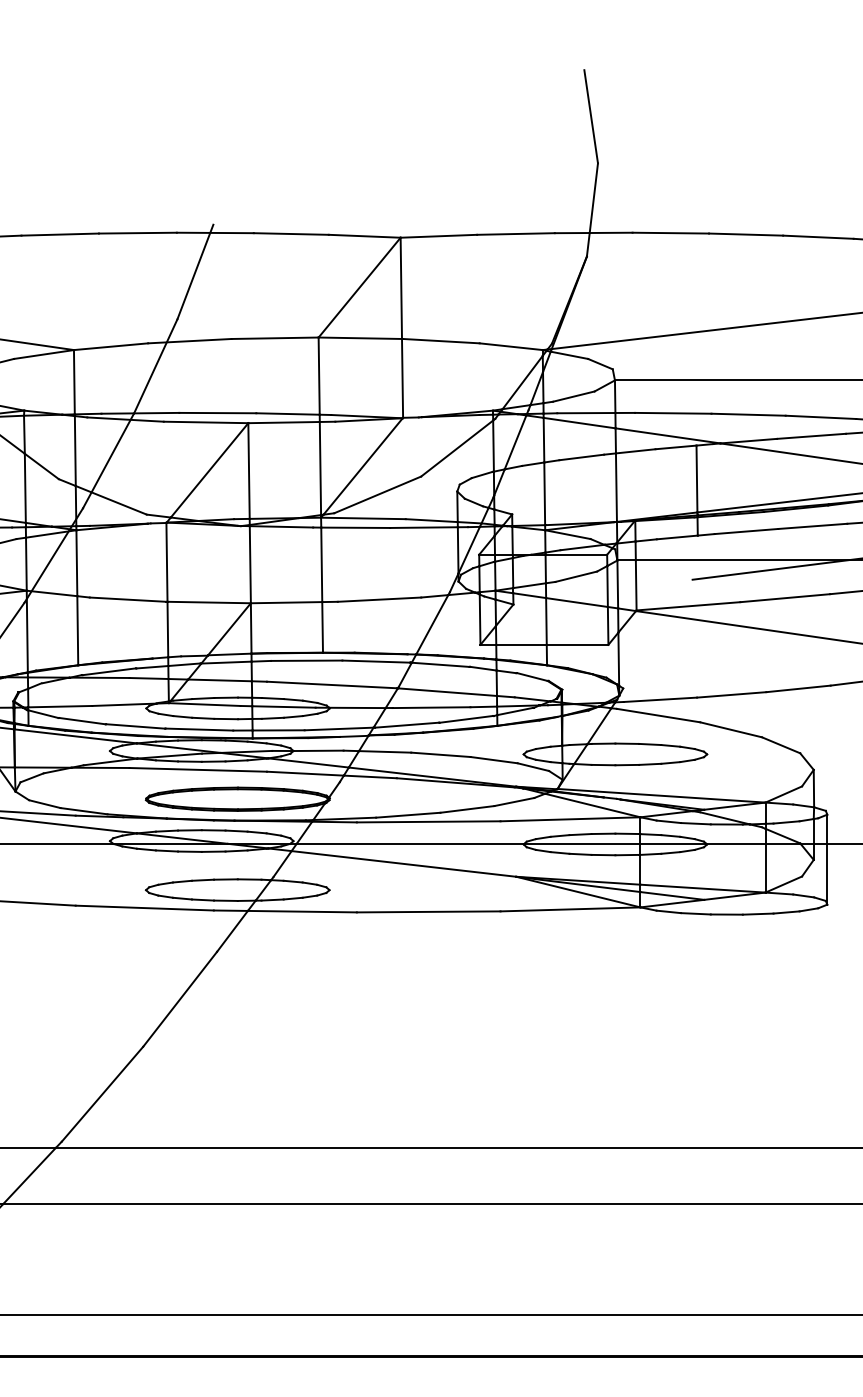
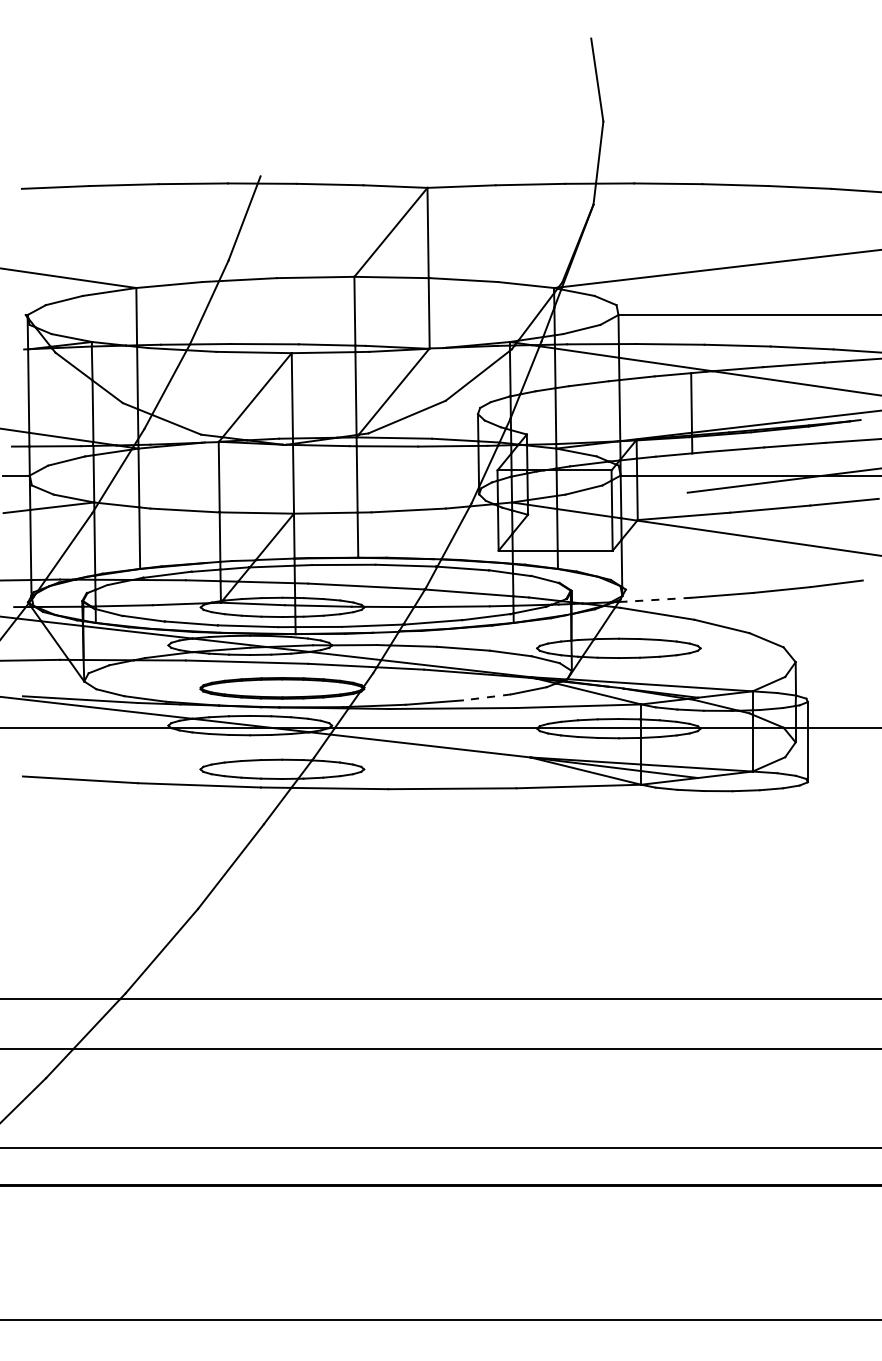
line: (660, 699) -> (659, 599), solid -> dashed
line: (466, 809) -> (486, 697), solid -> dashed

